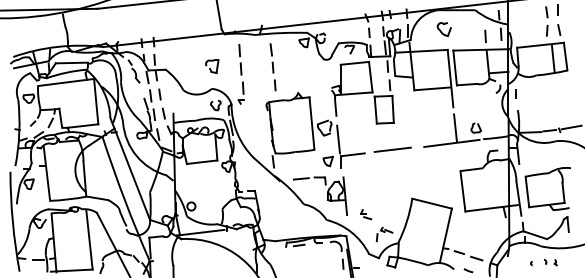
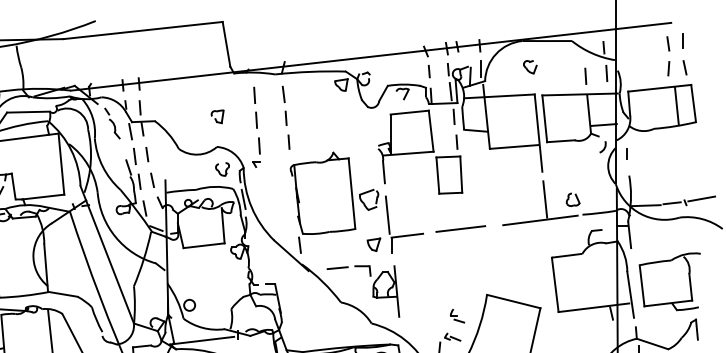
part: (444, 29) -> (530, 67), size x0.71
part: (211, 66) -> (216, 116), size x0.71
part: (272, 67) -> (285, 118), moved
part: (366, 214) -> (457, 316), moved

